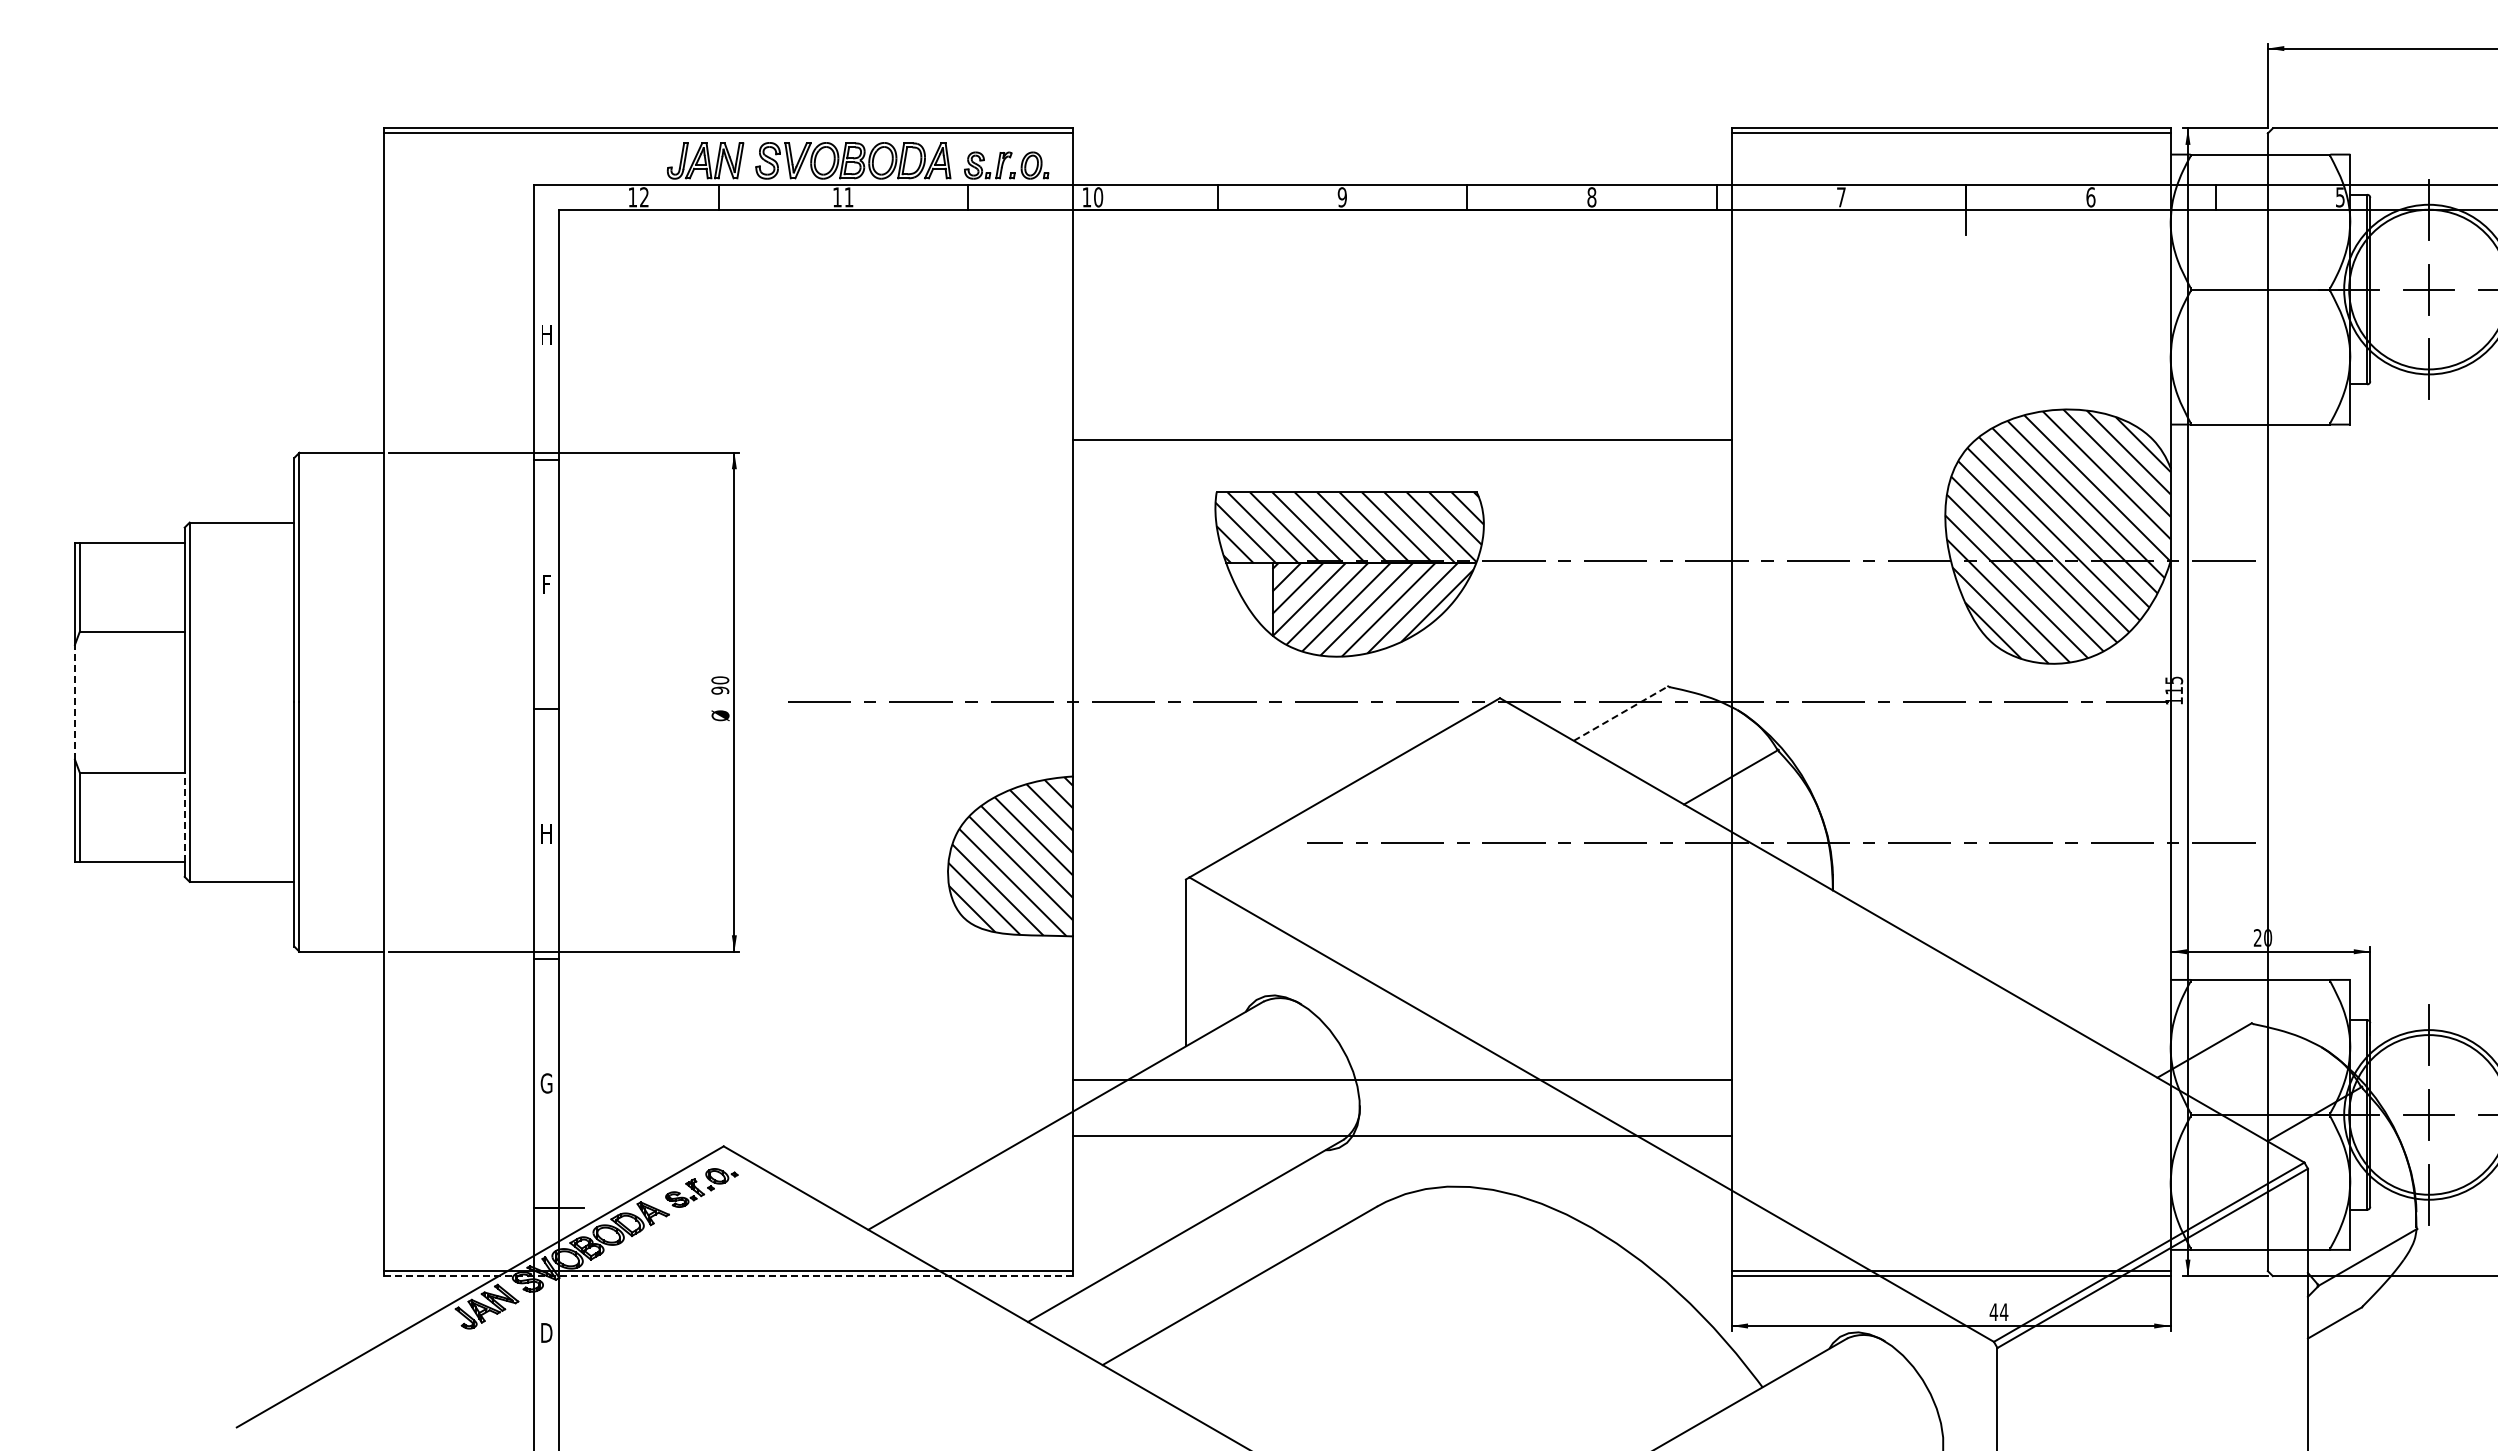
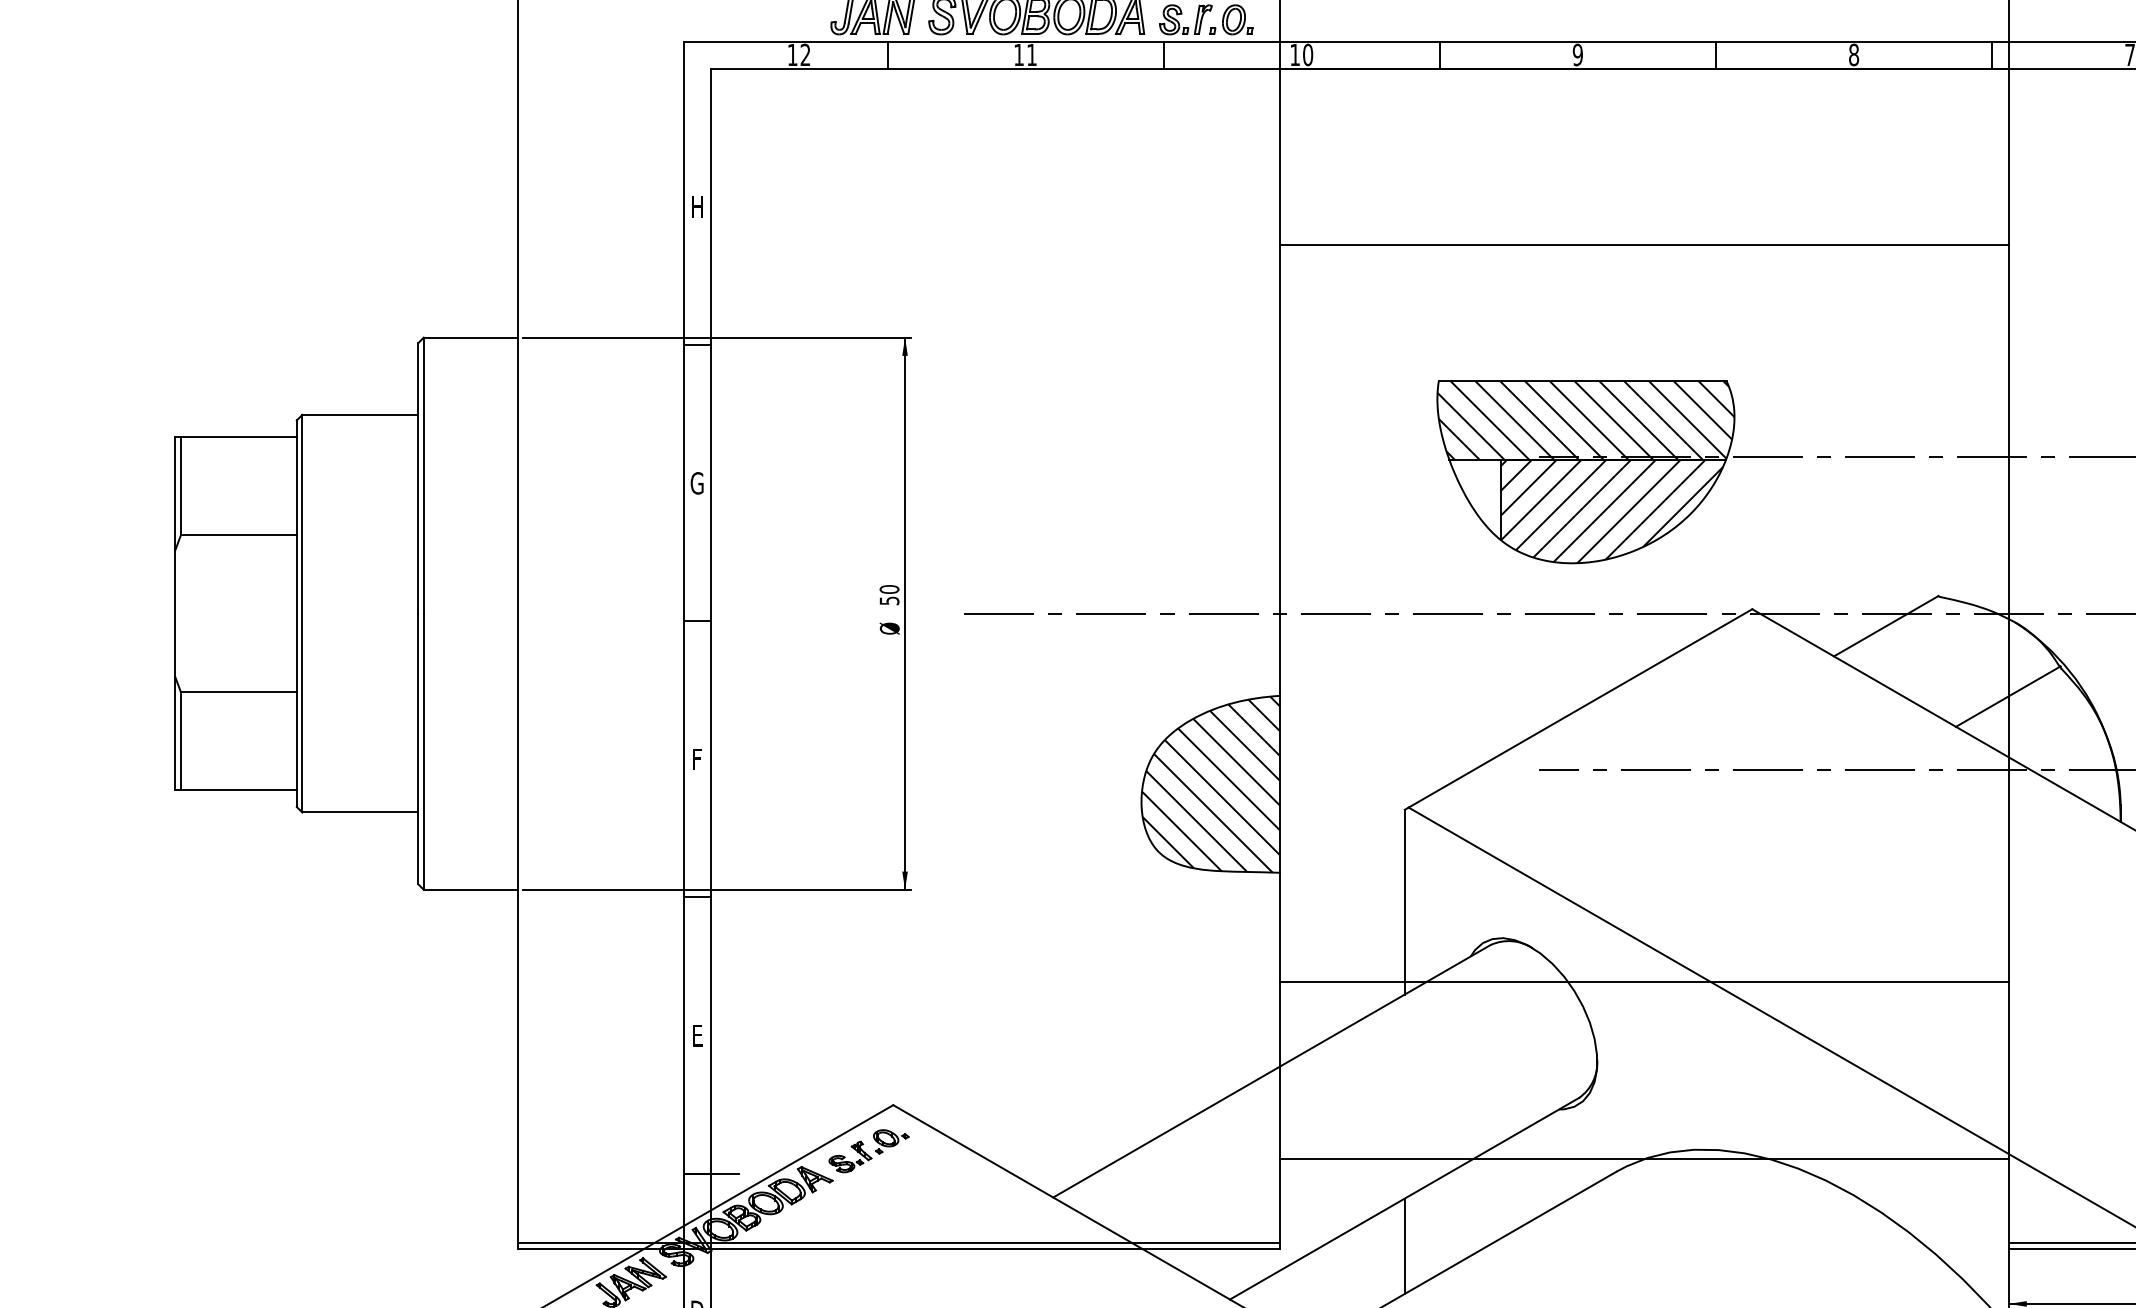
line: (1401, 440) -> (1643, 245), moved
text: (546, 584) -> (697, 483), F -> G
text: (719, 690) -> (888, 600), 90 -> 50
line: (74, 701) -> (174, 612), dashed -> solid
line: (1620, 713) -> (1885, 626), dashed -> solid
line: (184, 816) -> (296, 740), dashed -> solid
text: (546, 833) -> (697, 758), H -> F
line: (1401, 1080) -> (1643, 982), moved
text: (546, 1083) -> (697, 1035), G -> E
line: (1401, 1135) -> (1643, 1158), moved
line: (1185, 1273) -> (1404, 1245), added
line: (728, 1276) -> (898, 1249), dashed -> solid

